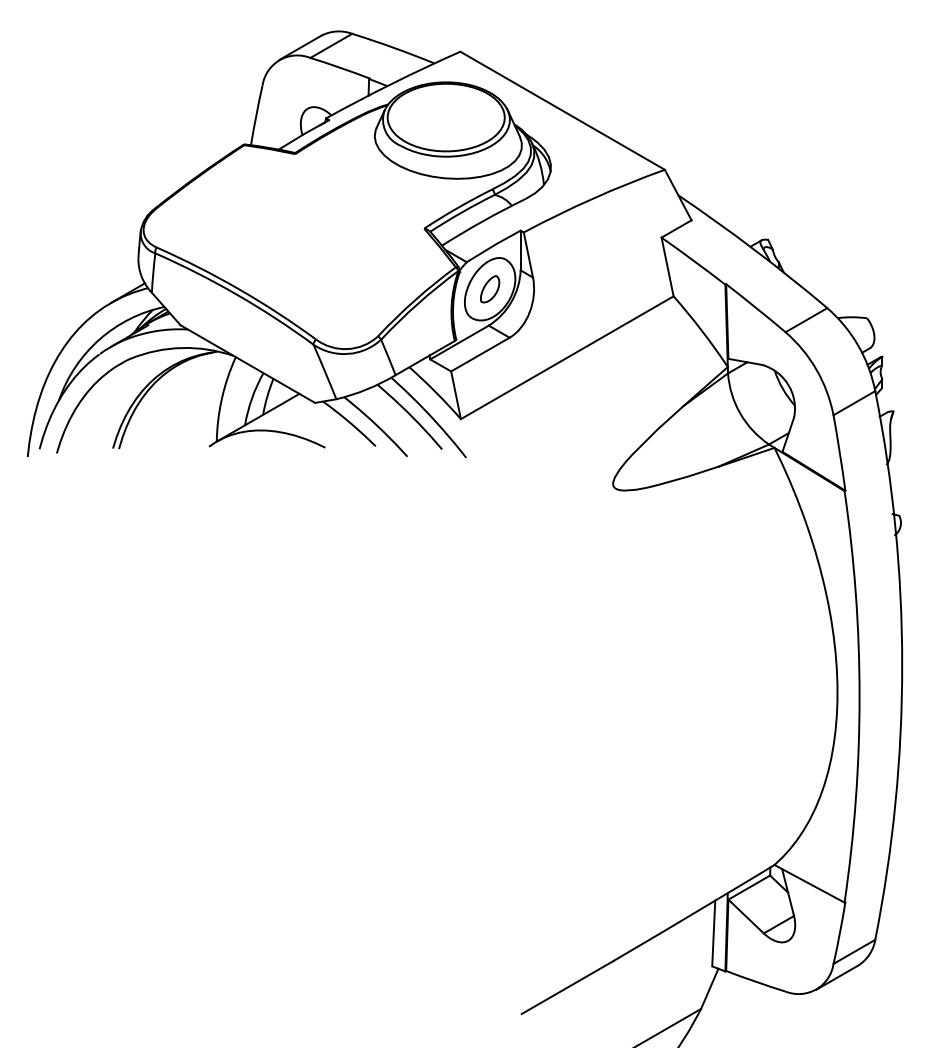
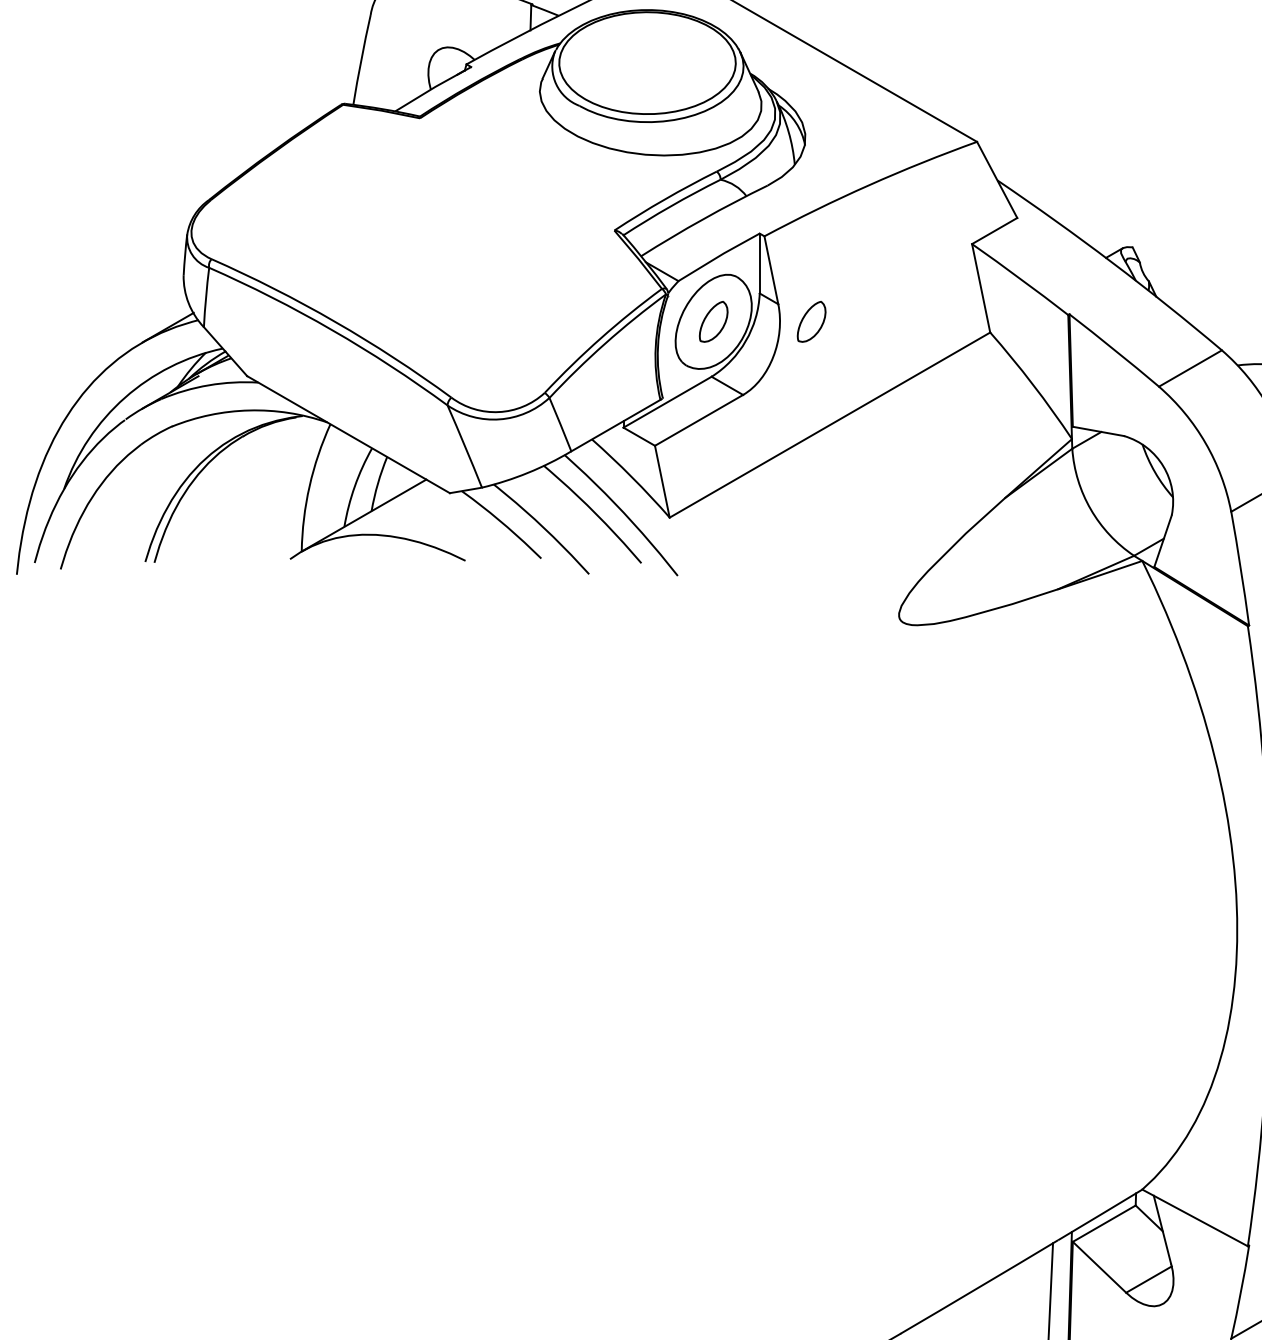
part: (555, 289) -> (812, 322), added

